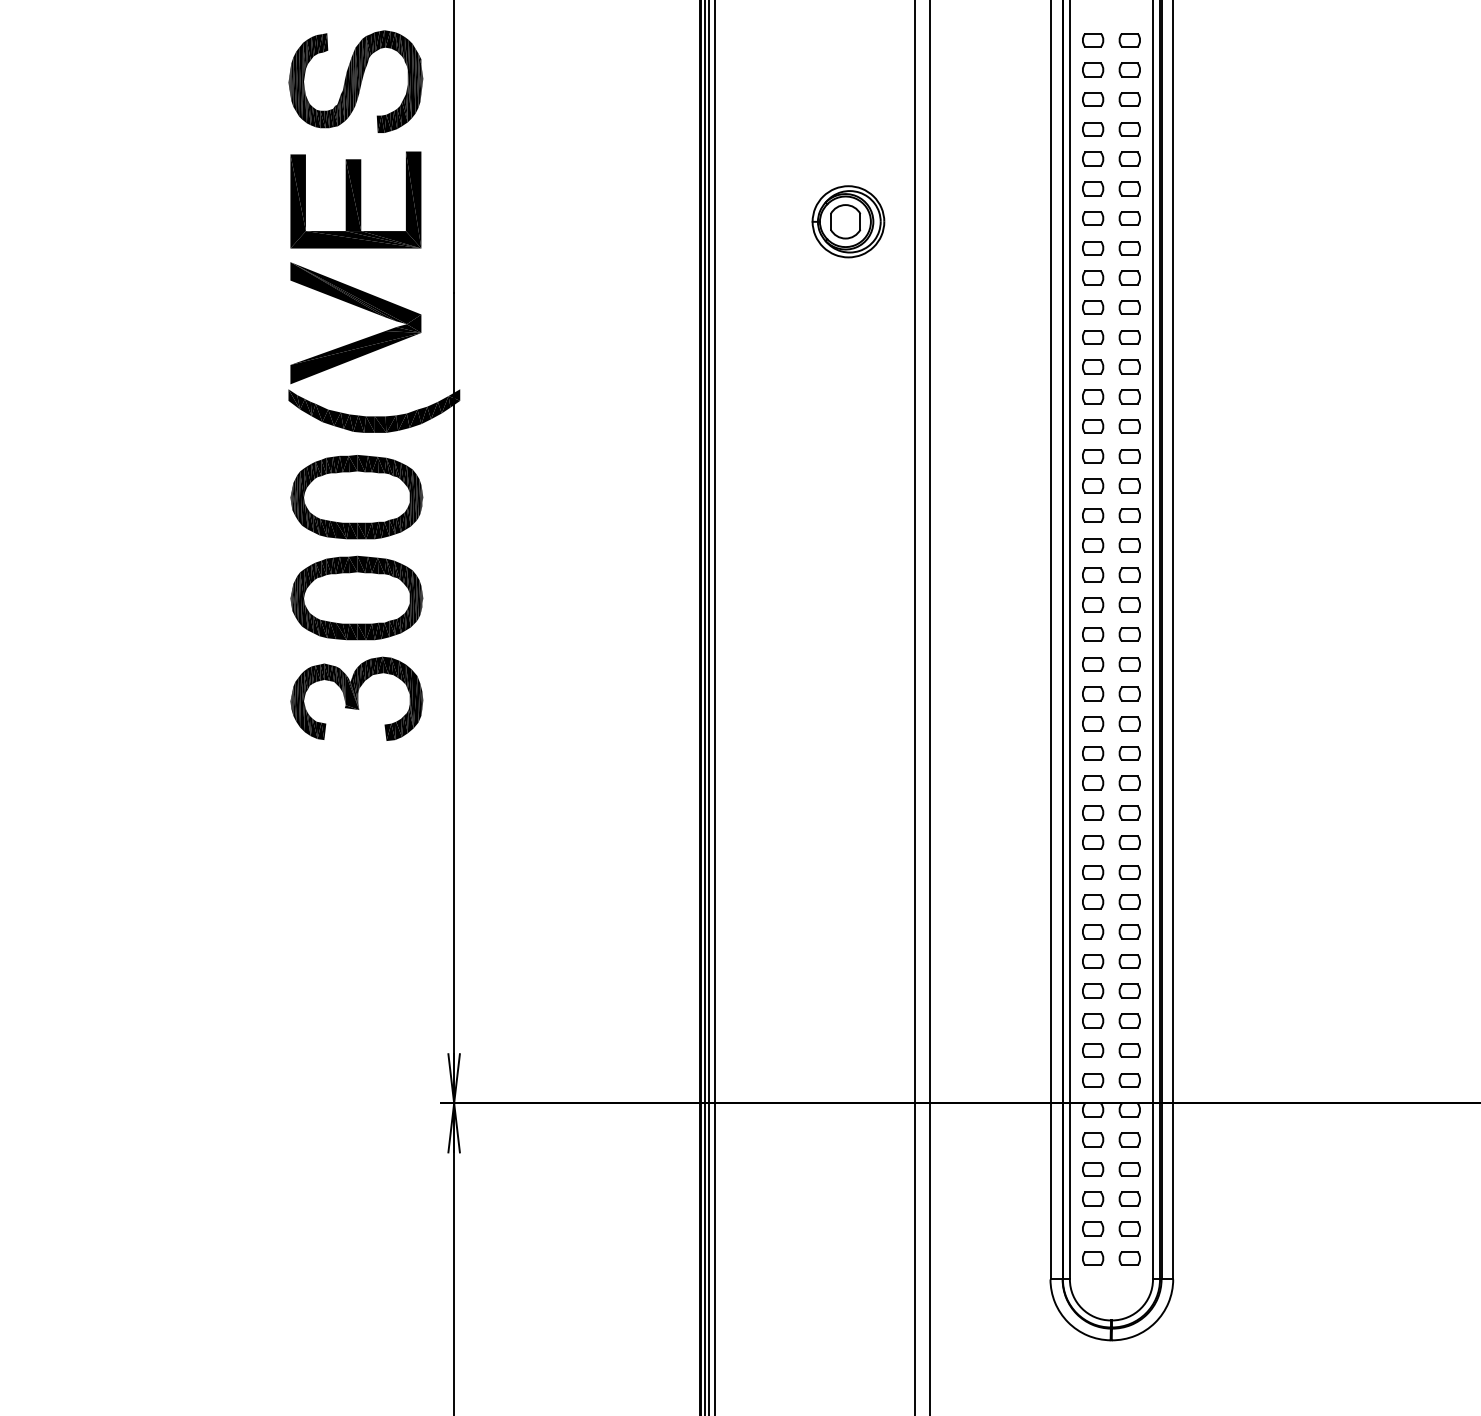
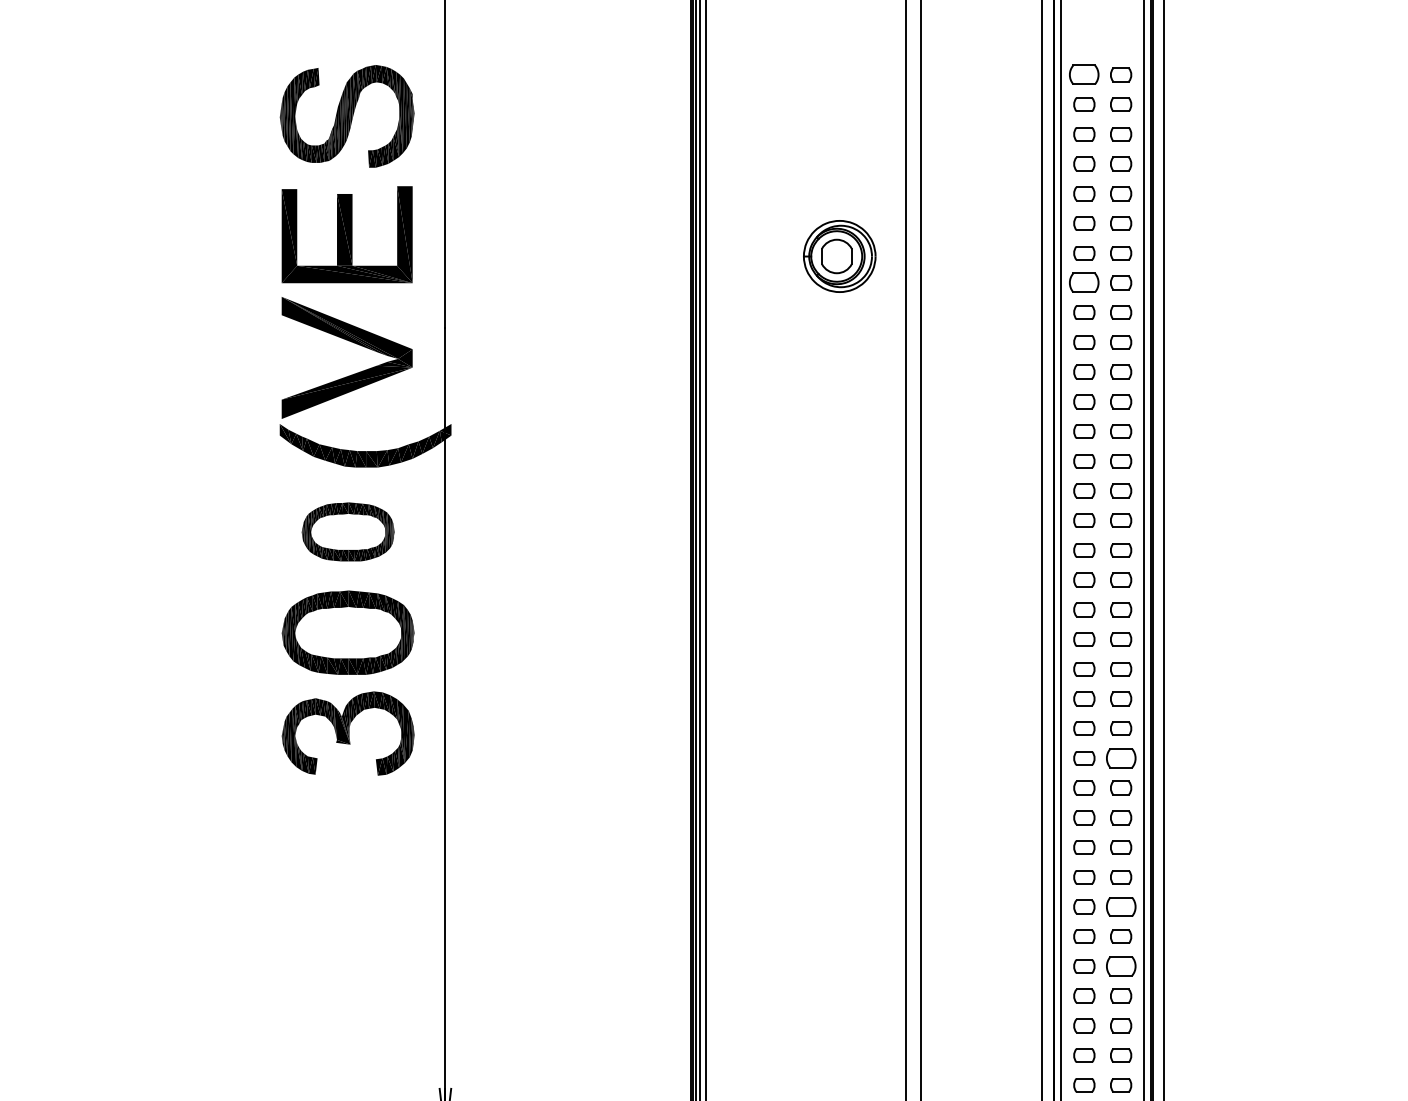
part: (1093, 40) -> (1084, 75), size x1.4
part: (1093, 248) -> (1084, 283), size x1.4
part: (356, 497) -> (347, 532), size x0.7
part: (1129, 723) -> (1120, 758), size x1.4
part: (1129, 872) -> (1120, 907), size x1.4
part: (1129, 931) -> (1120, 966), size x1.4

